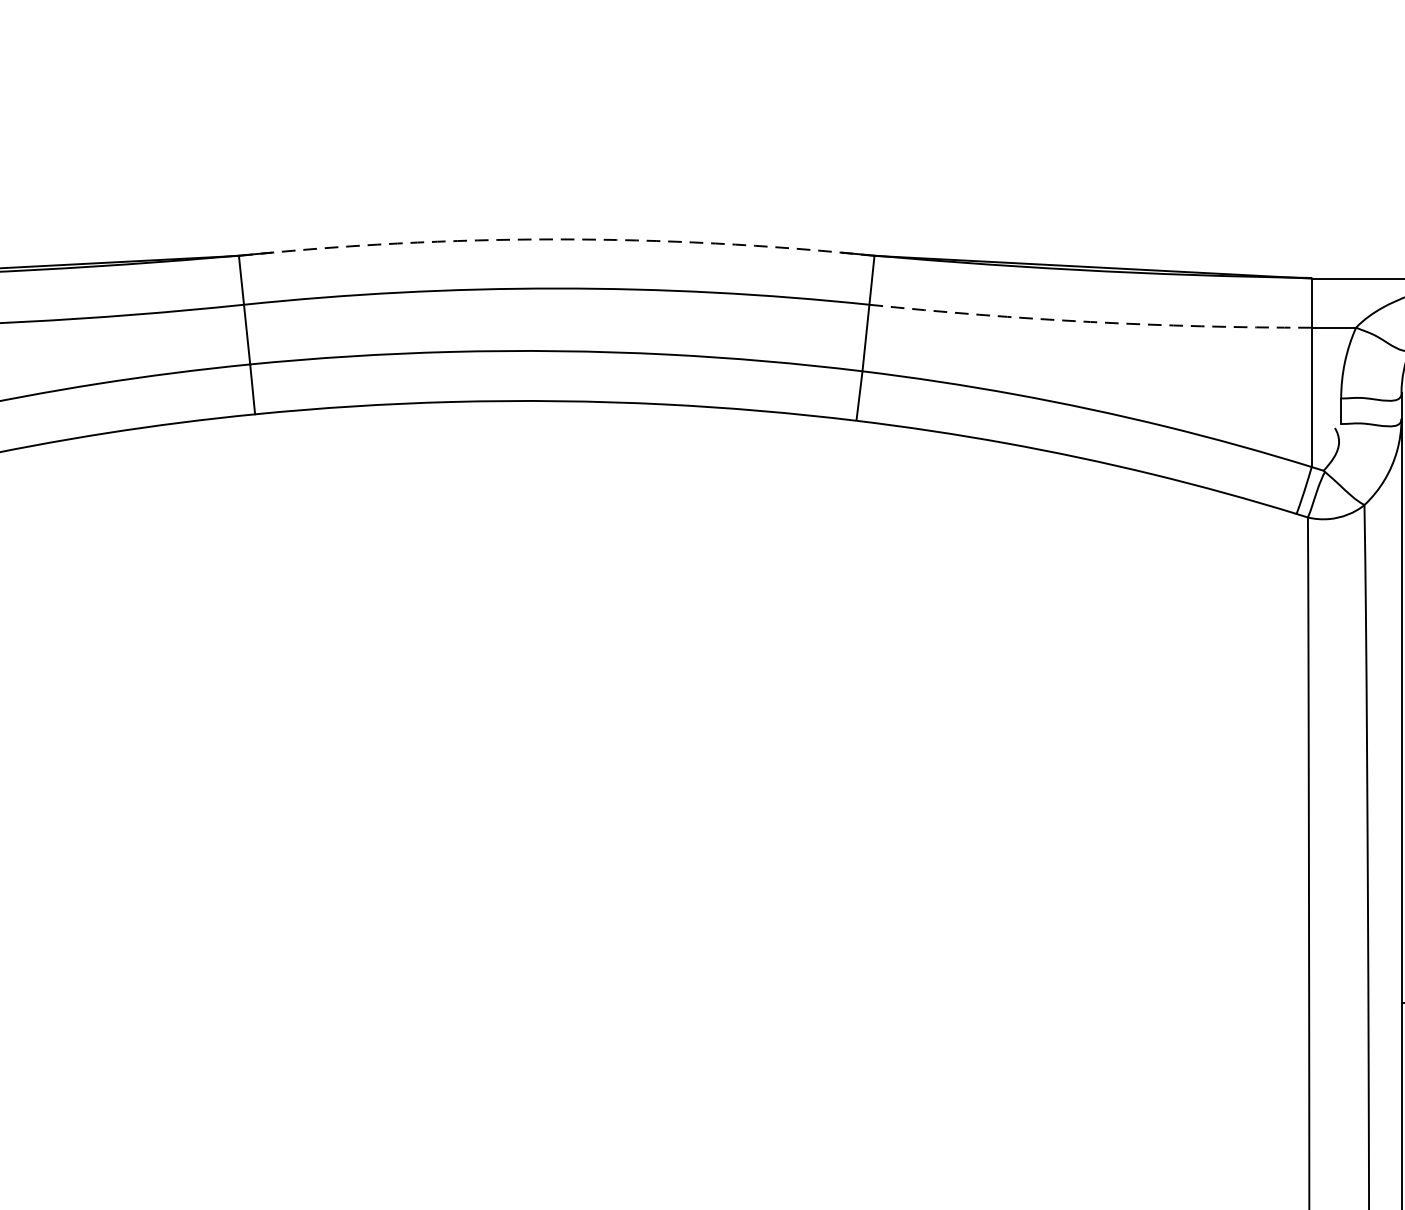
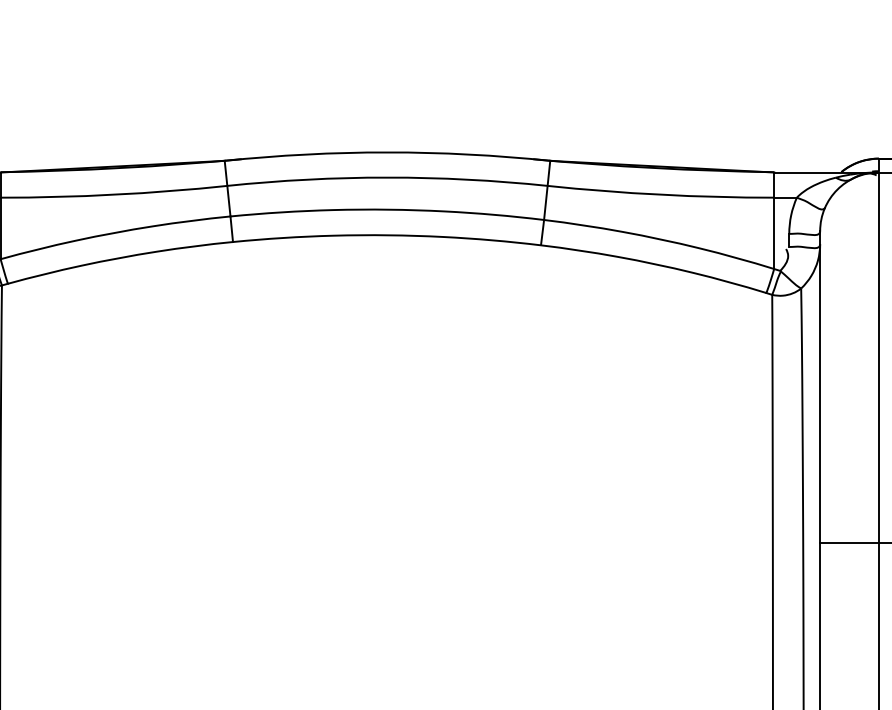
arc: (556, 239) -> (387, 152), dashed -> solid
arc: (1089, 321) -> (660, 194), dashed -> solid

